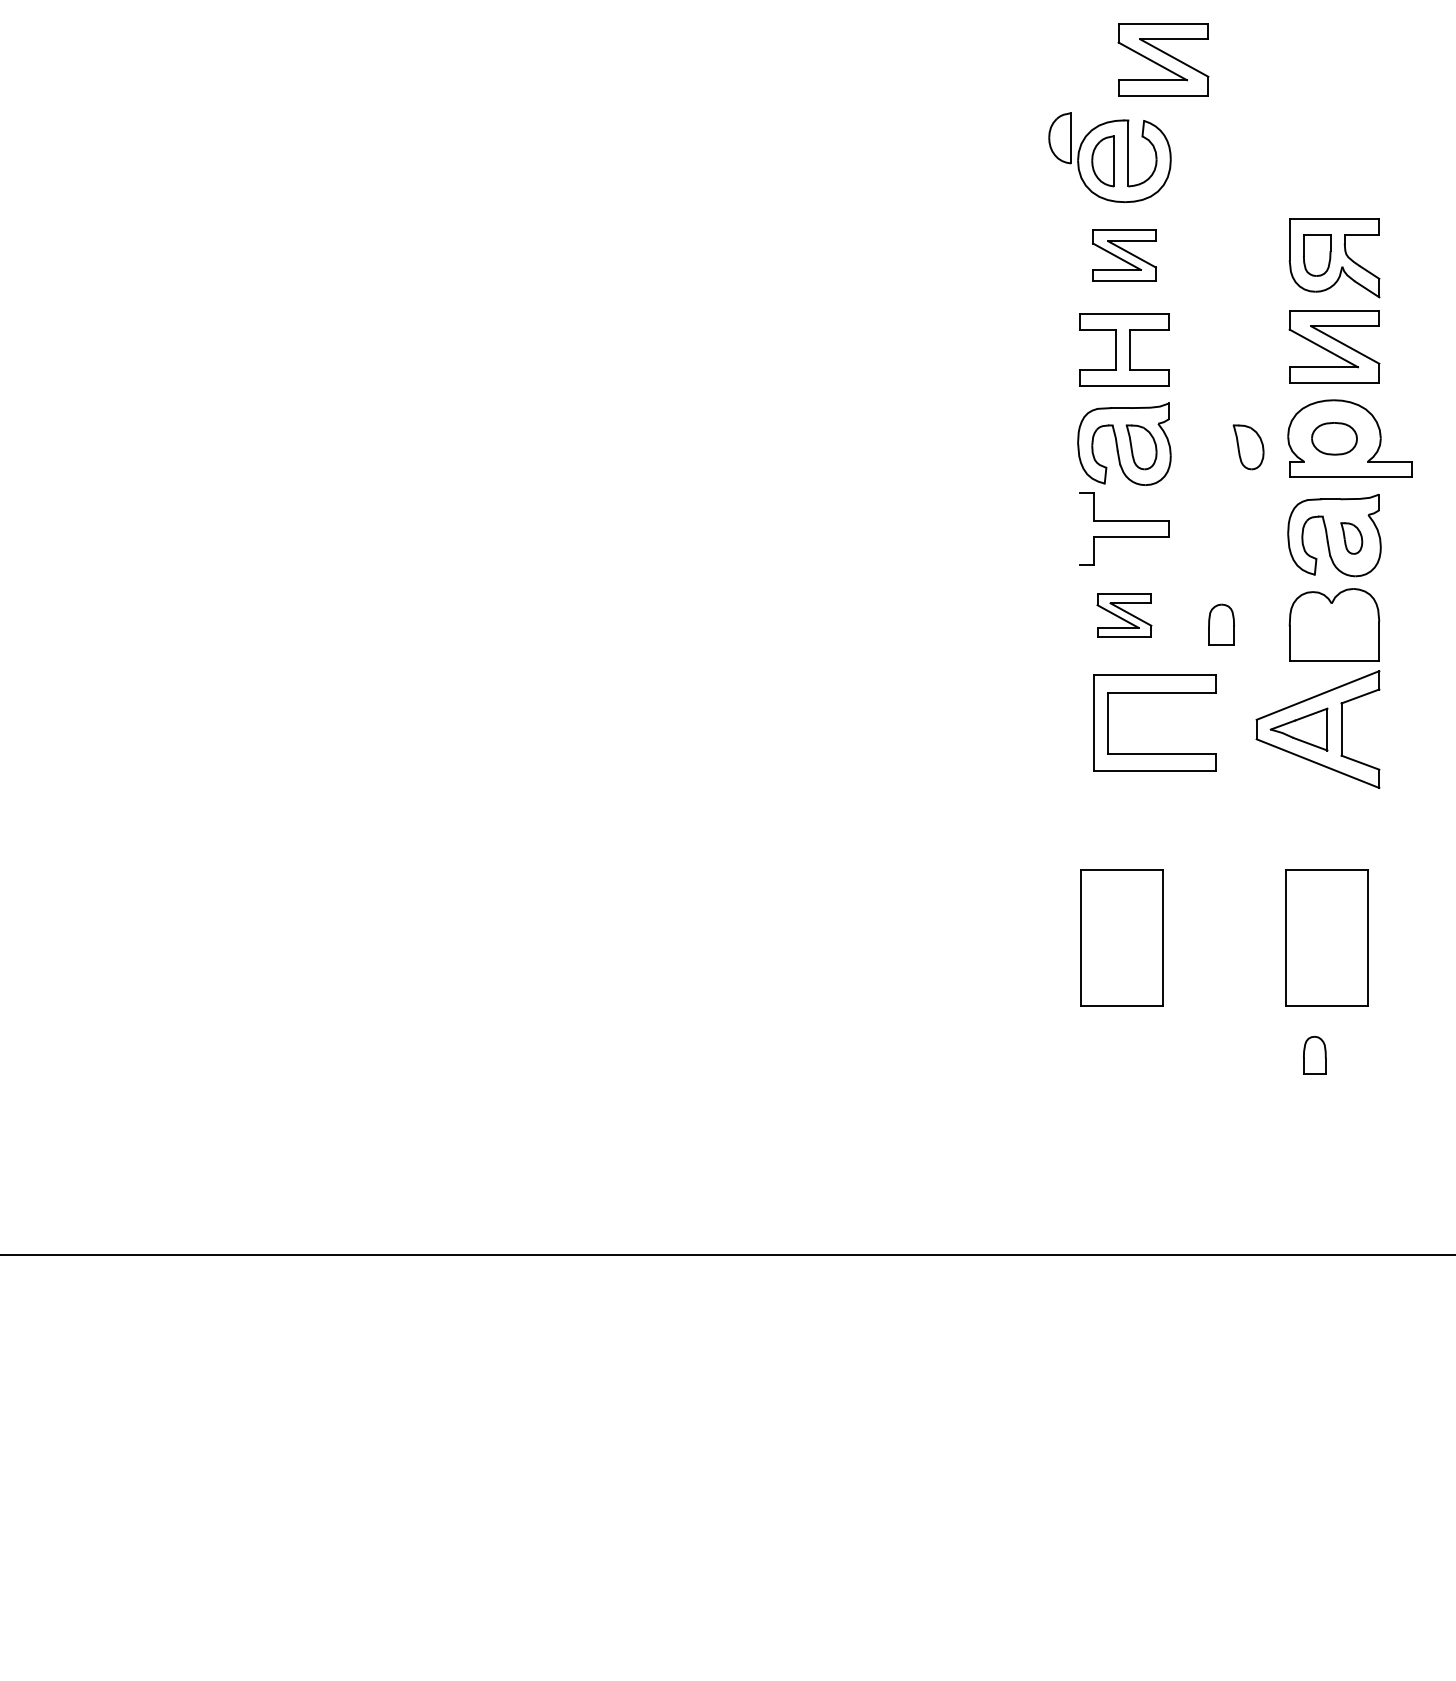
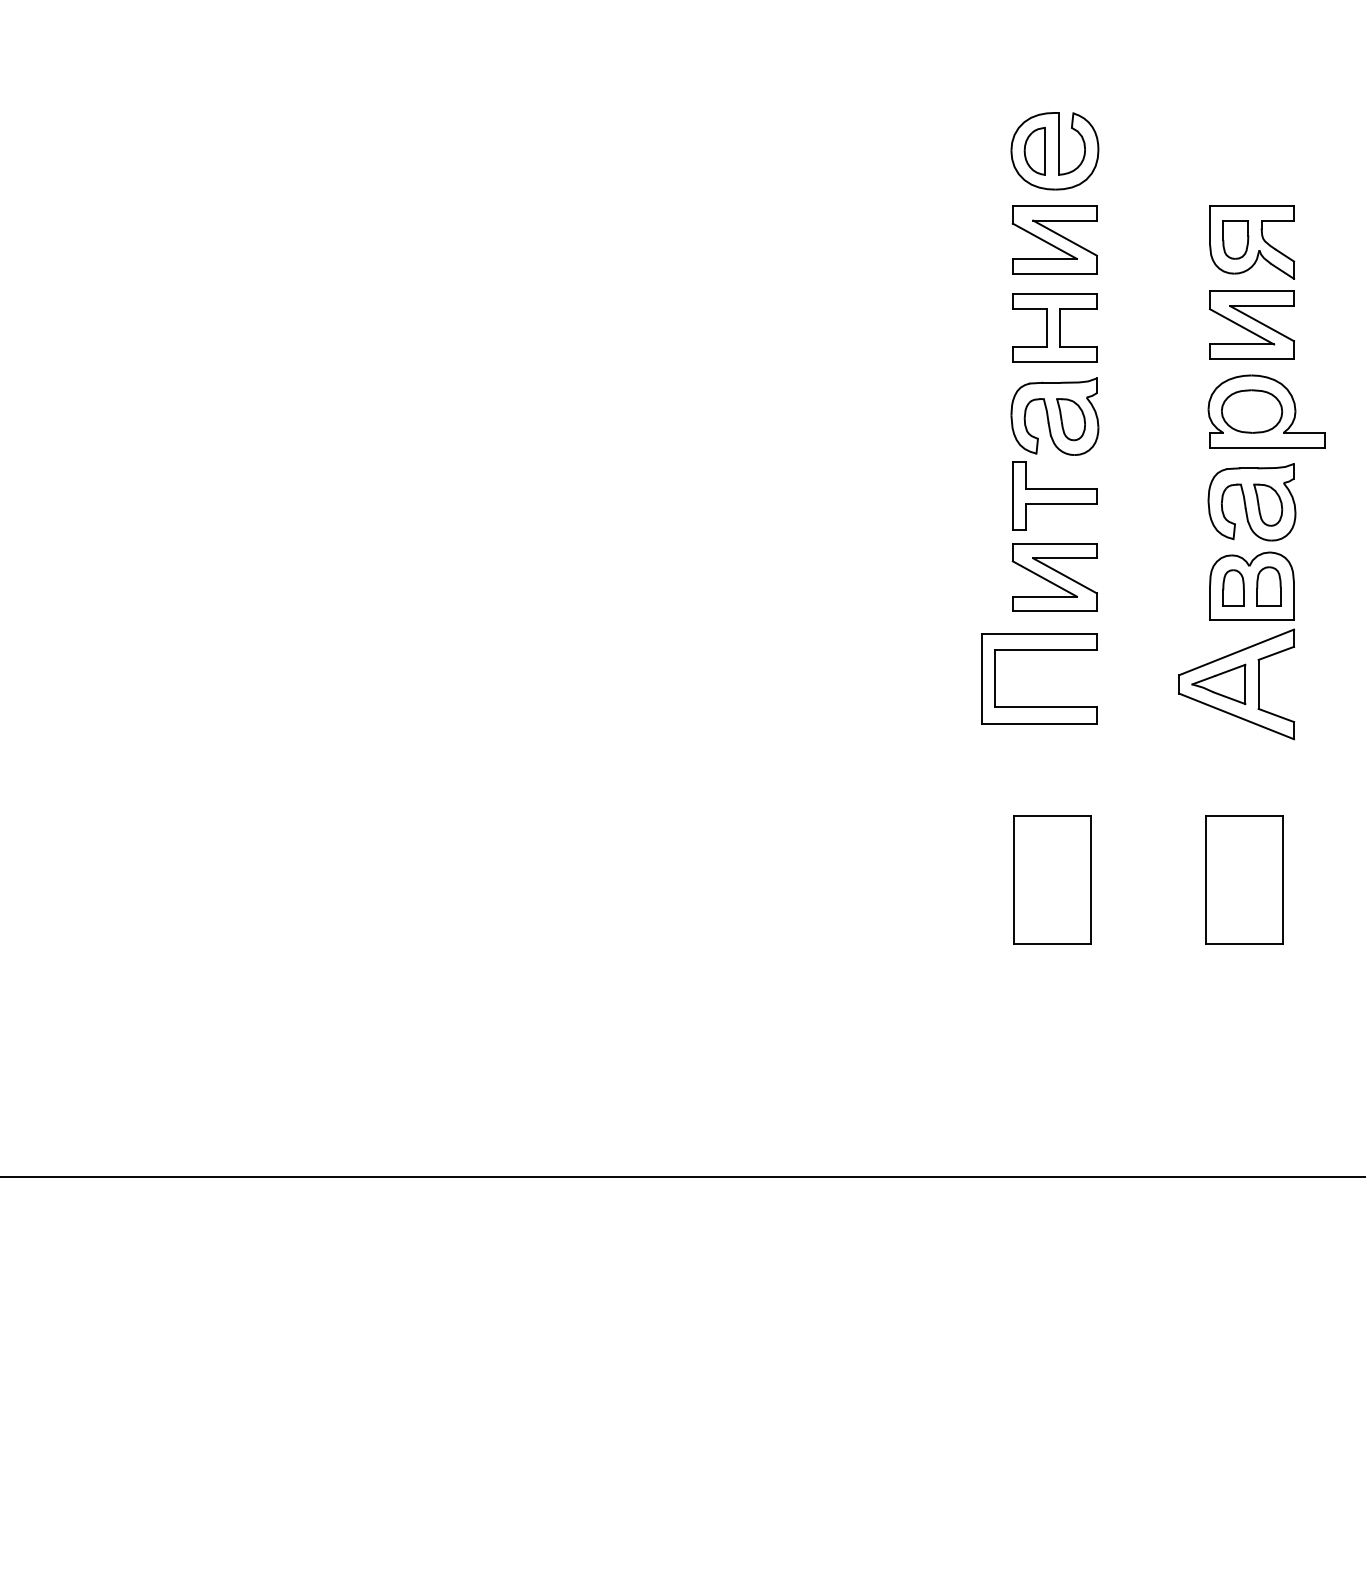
part: (1163, 59) -> (1091, 55), removed
part: (1059, 138) -> (994, 129), removed
part: (1124, 255) -> (1054, 239), size x1.43
part: (1334, 438) -> (1252, 411), size x1.43
part: (1248, 447) -> (1171, 419), removed
line: (1079, 529) -> (1012, 496), added
part: (1351, 538) -> (1267, 505), size x1.43
part: (1124, 615) -> (1054, 577), size x1.67
part: (1221, 624) -> (1268, 585), moved
part: (1154, 693) -> (1039, 650), moved
part: (1314, 1054) -> (1233, 586), moved

